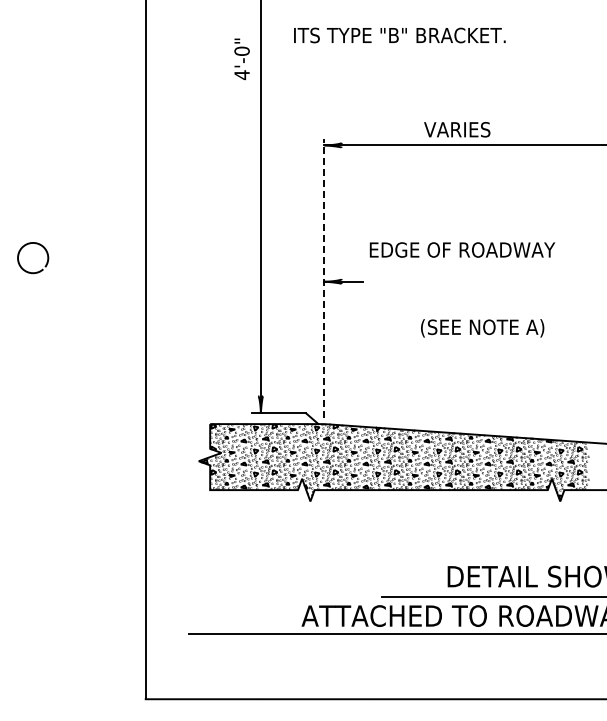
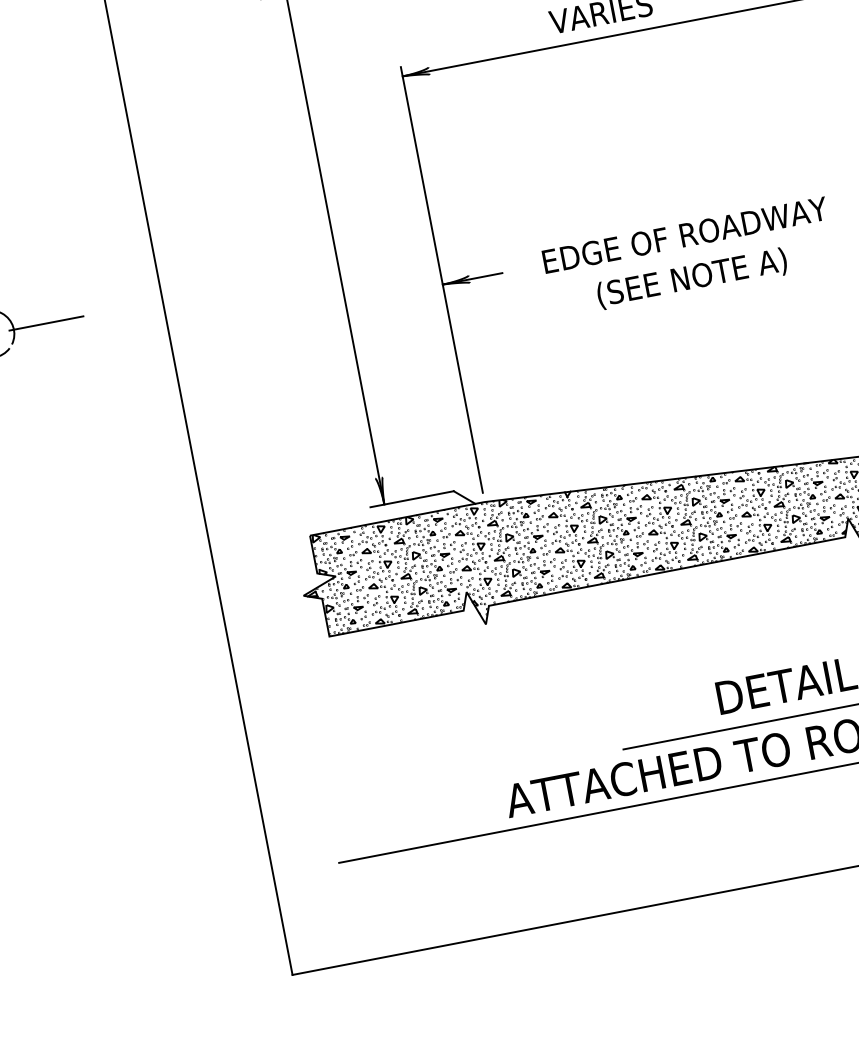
text: (462, 249) -> (685, 234), moved
line: (69, 258) -> (46, 324), added
line: (324, 278) -> (441, 279), dashed -> solid
text: (482, 328) -> (692, 279), moved

